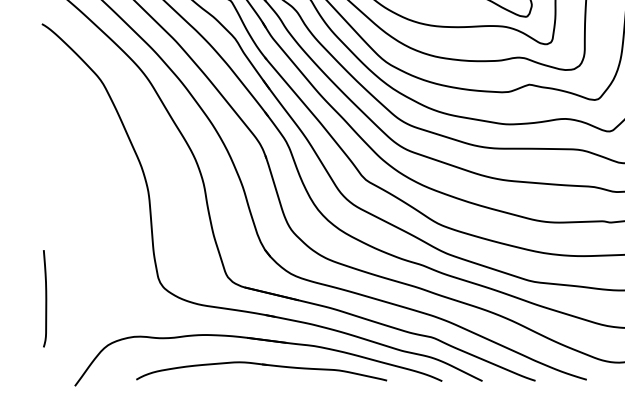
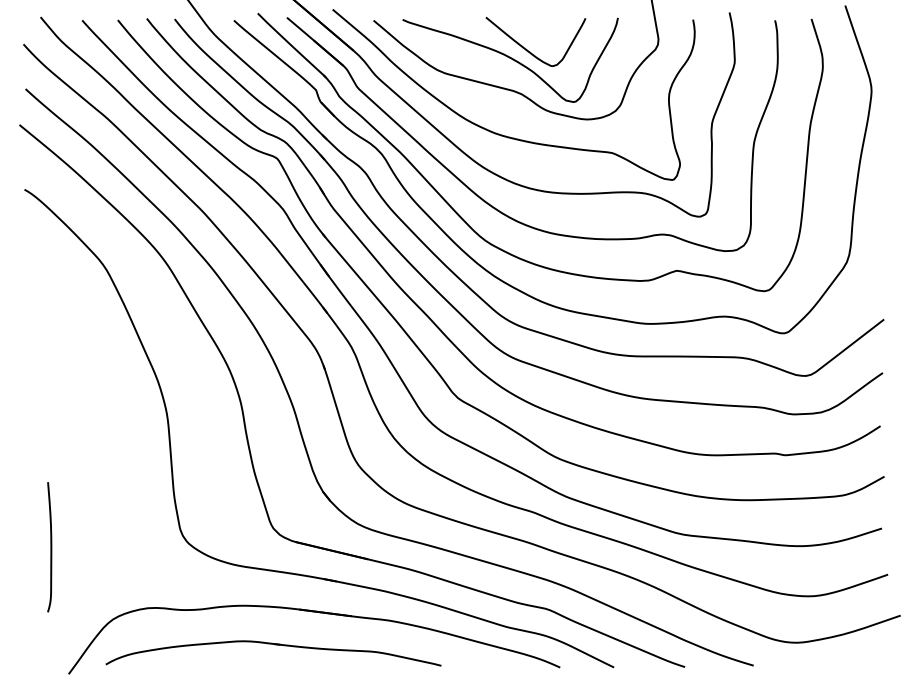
curve: (45, 298) -> (50, 547), moved
part: (263, 365) -> (275, 645), moved

